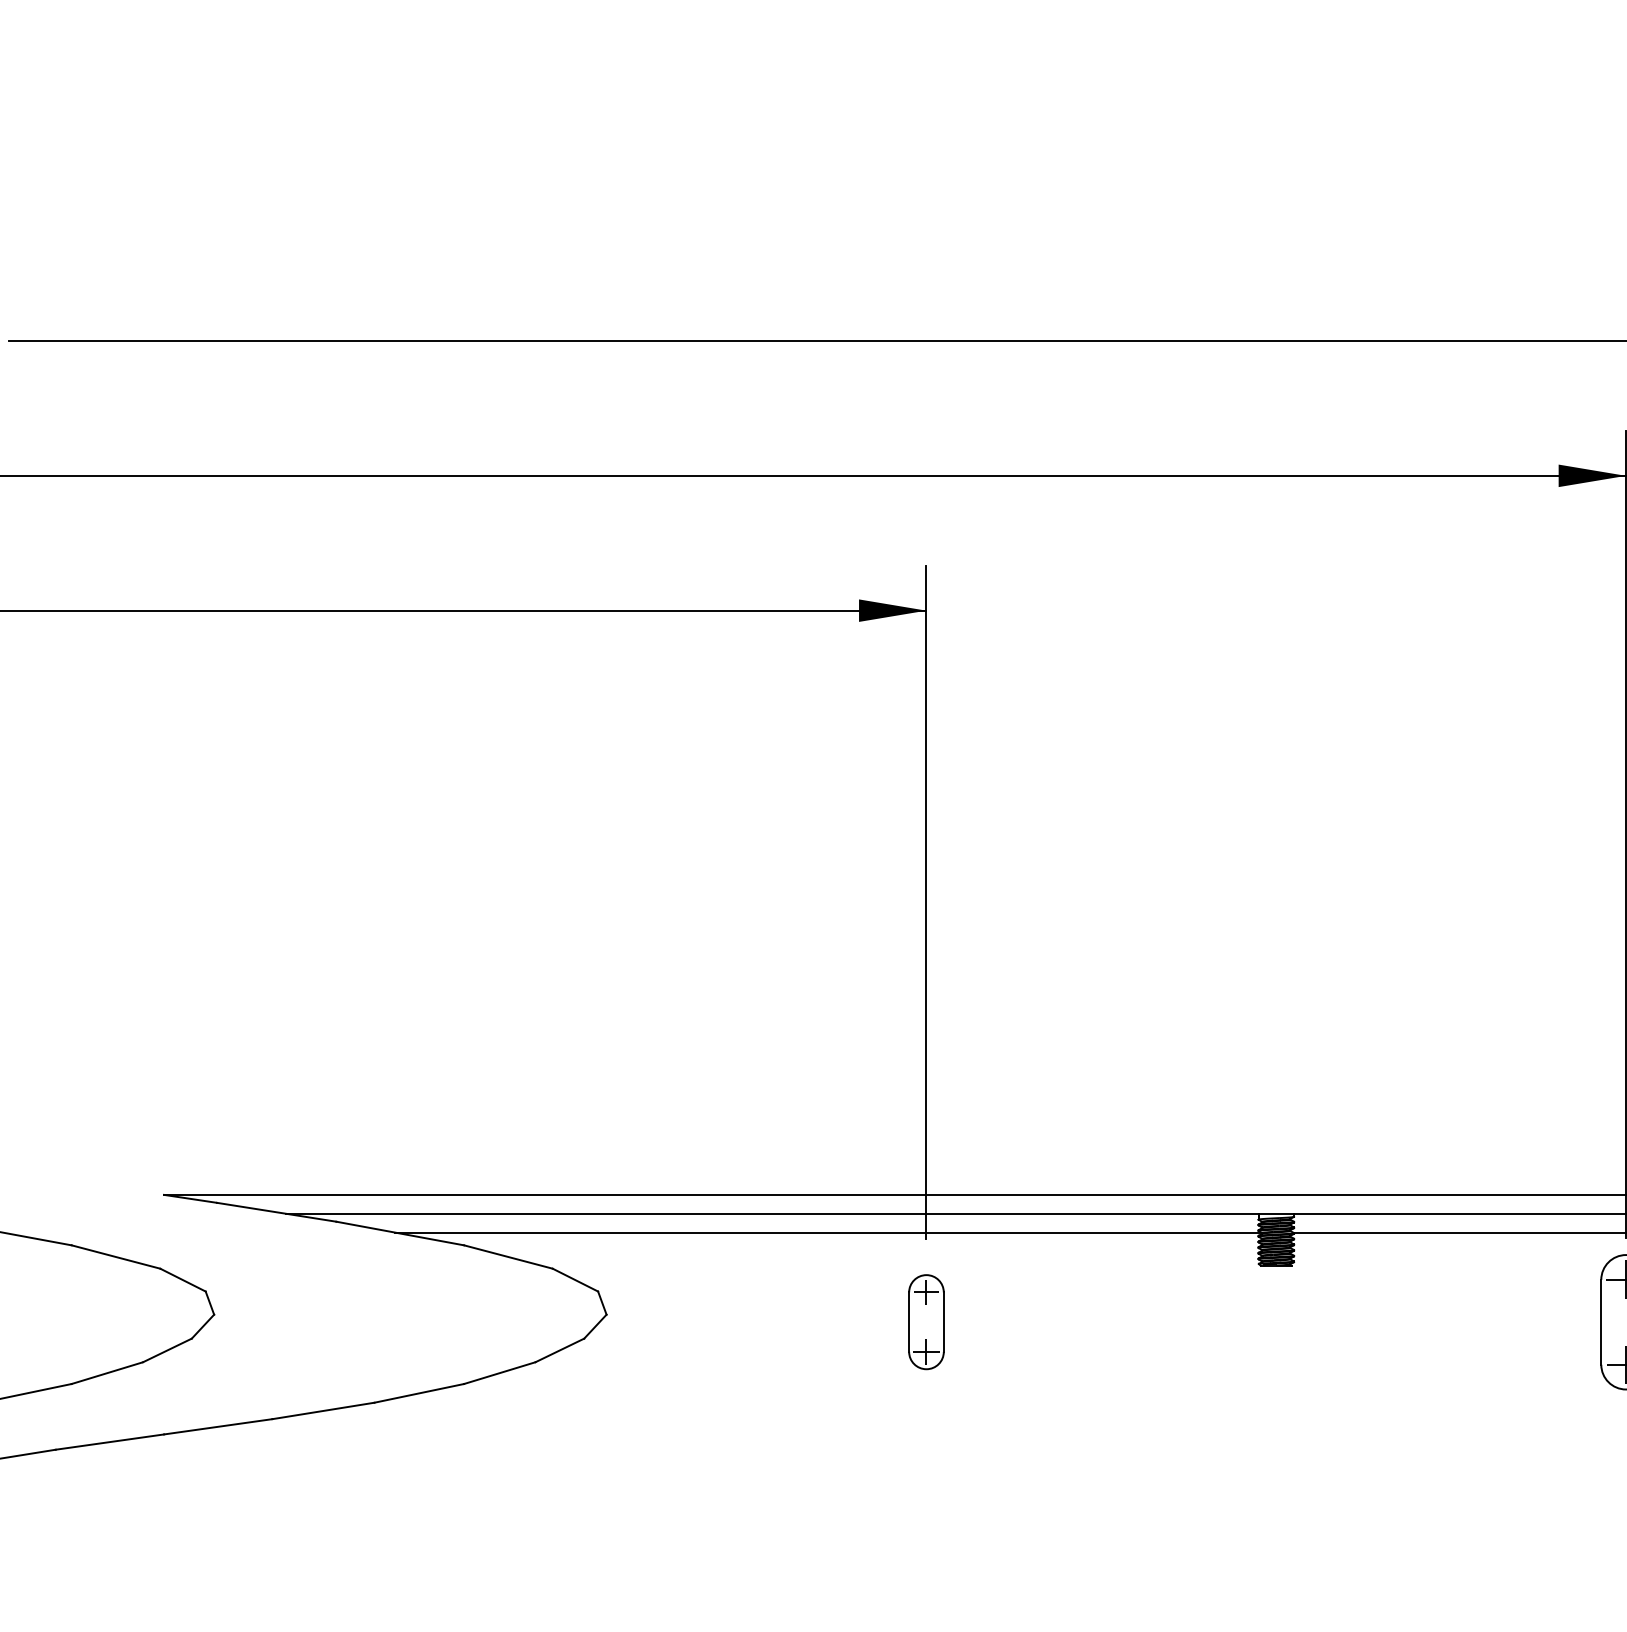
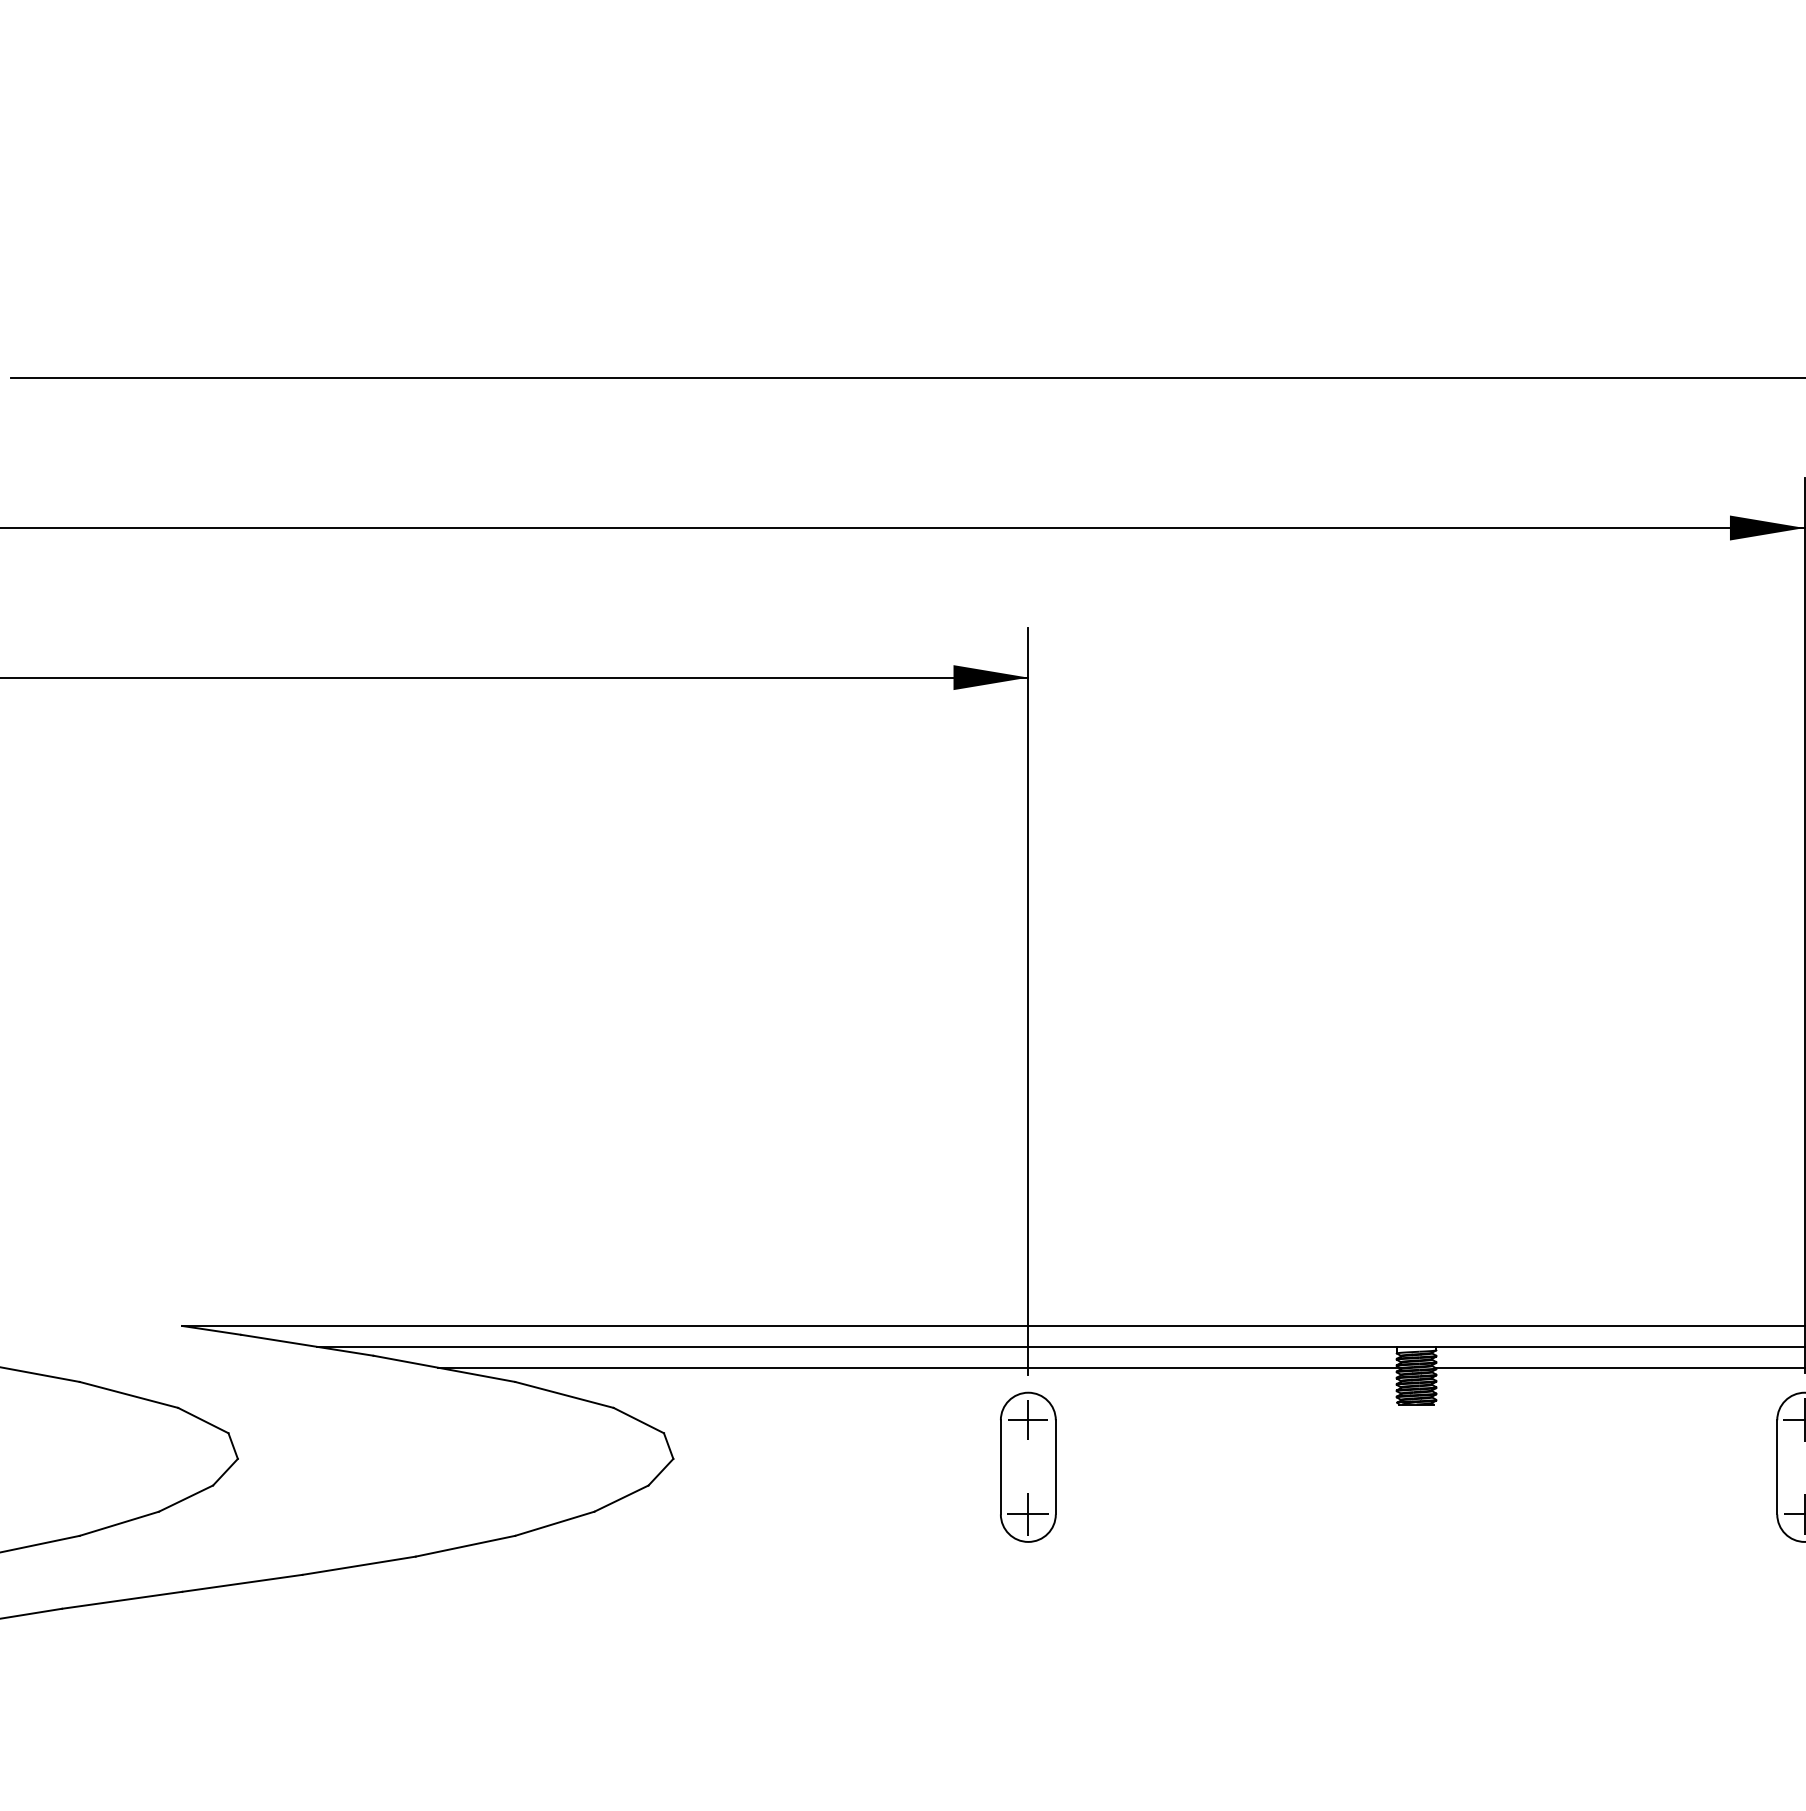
part: (926, 1321) -> (1028, 1466), size x1.43

